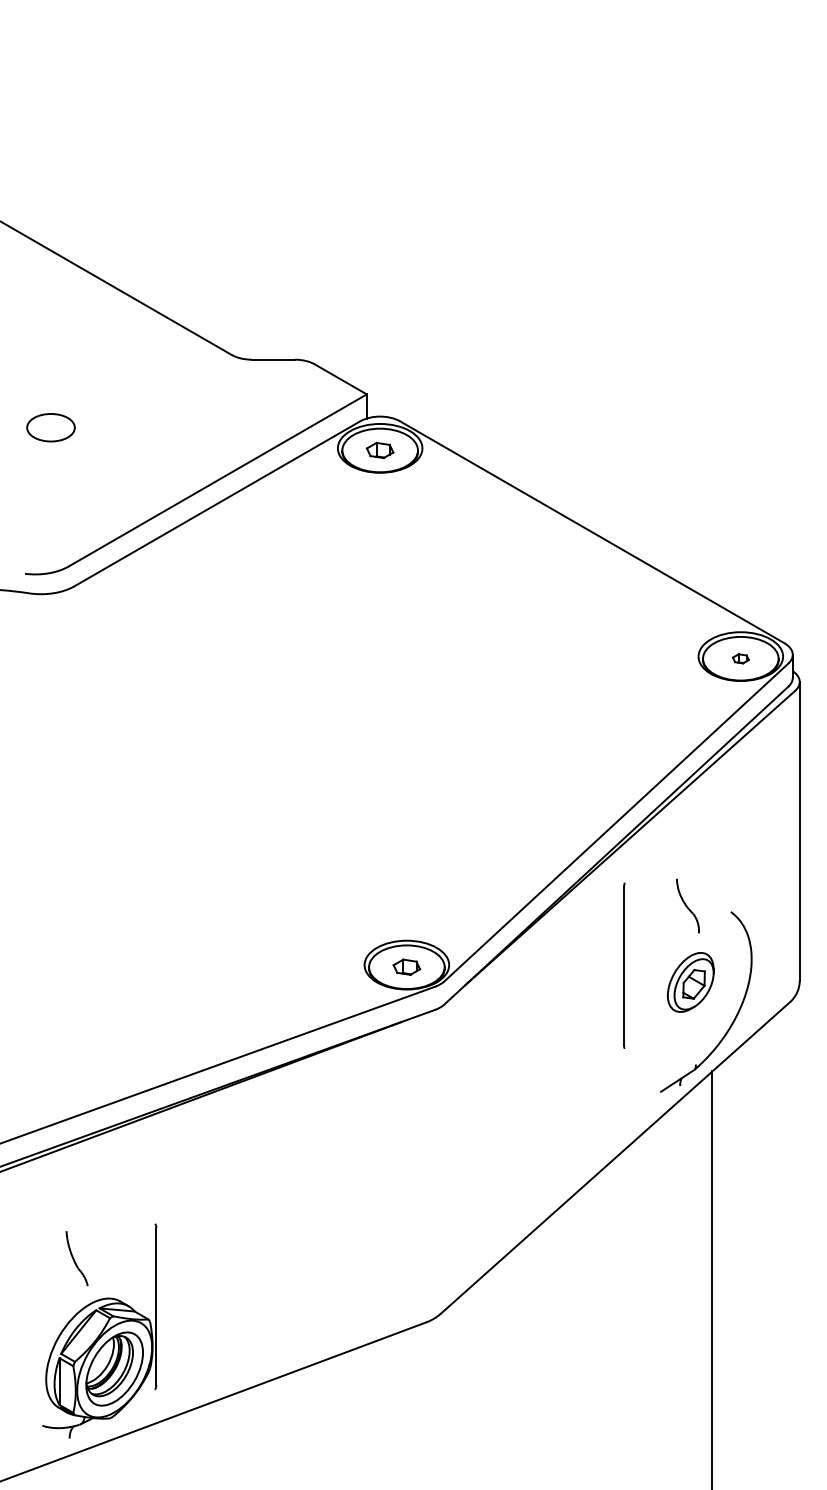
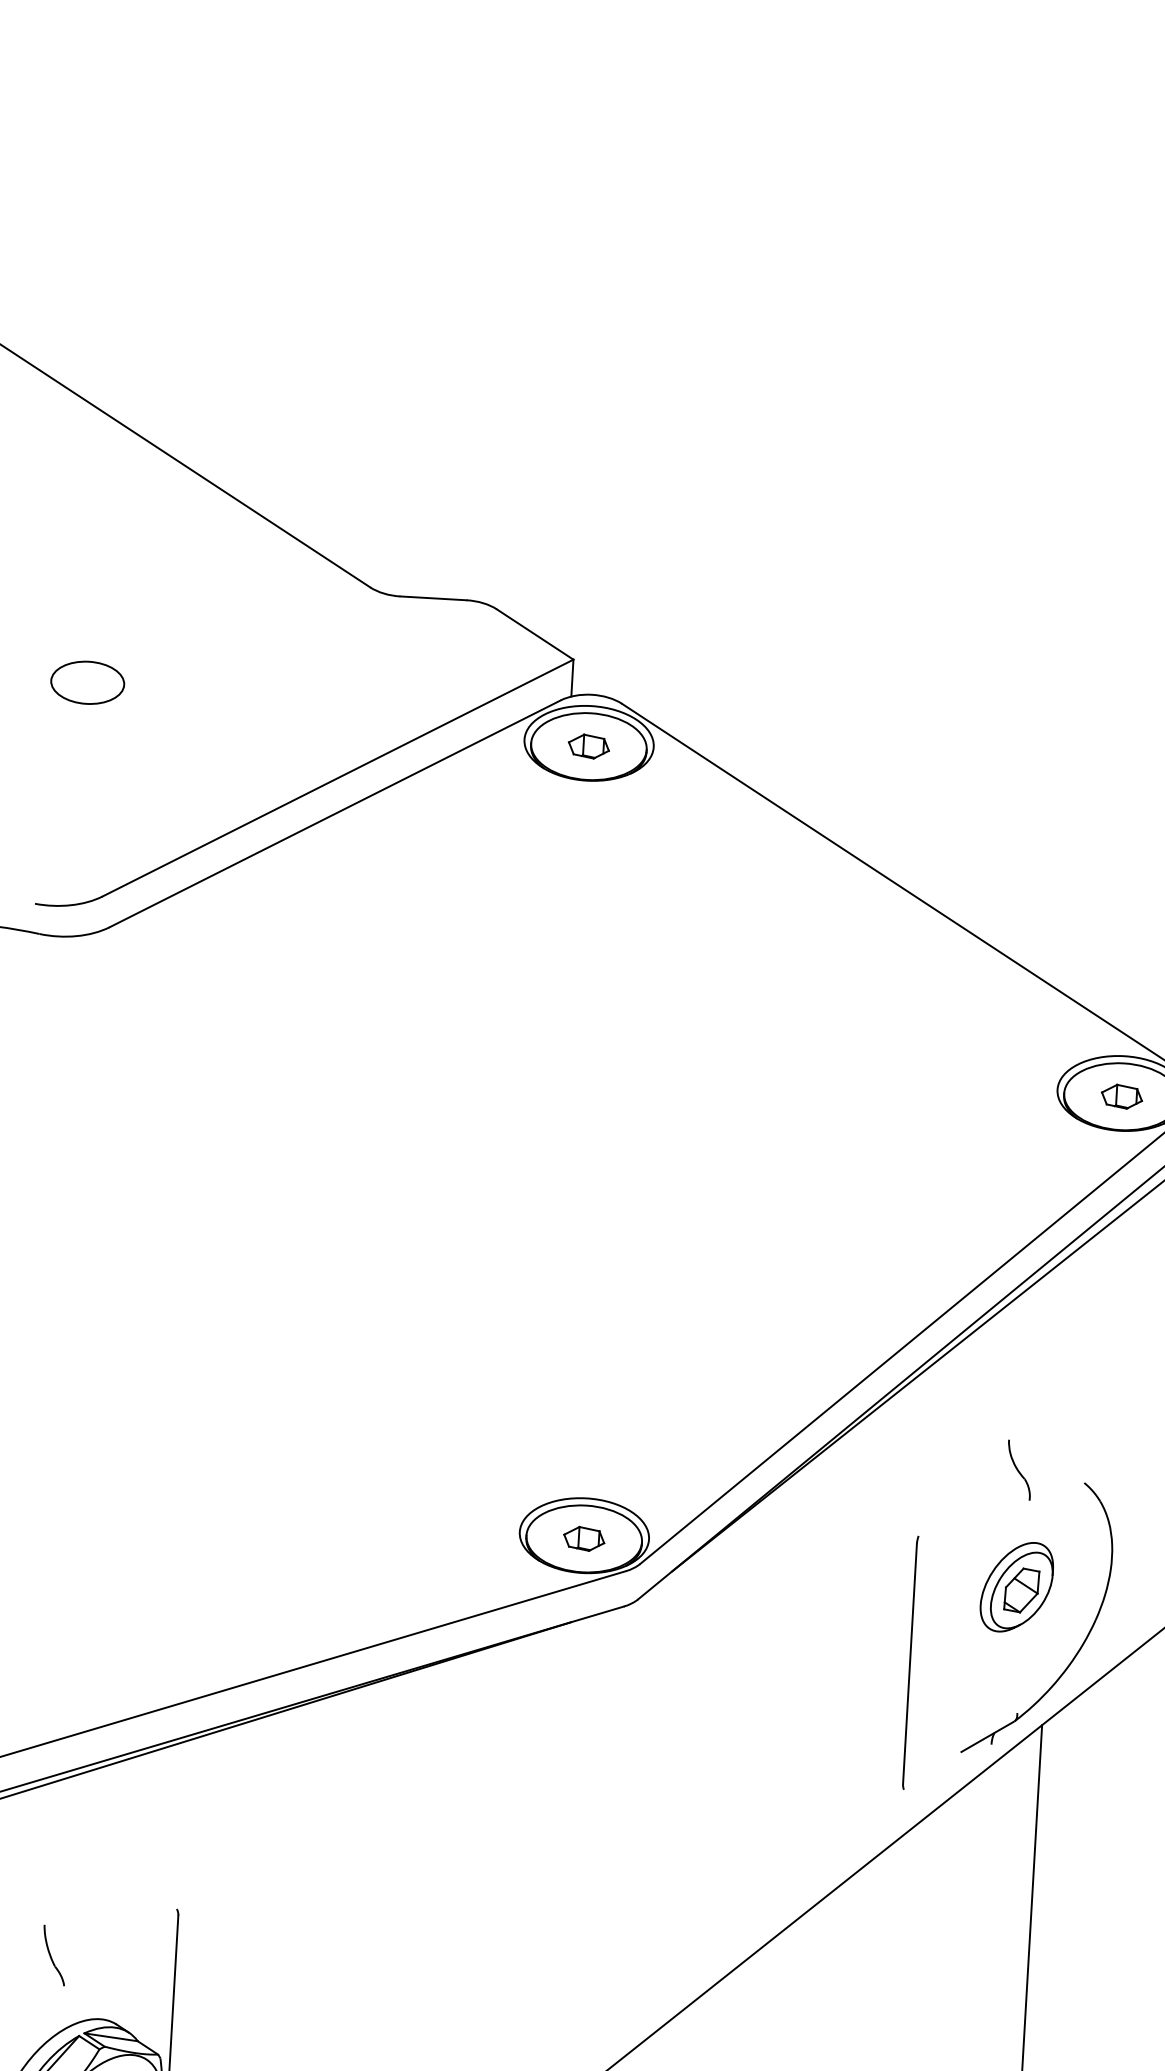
part: (740, 658) -> (1121, 1096), size x1.67
part: (687, 905) -> (1018, 1469), size x0.71
line: (624, 965) -> (910, 1662), moved
part: (76, 1258) -> (53, 1955), size x0.71

